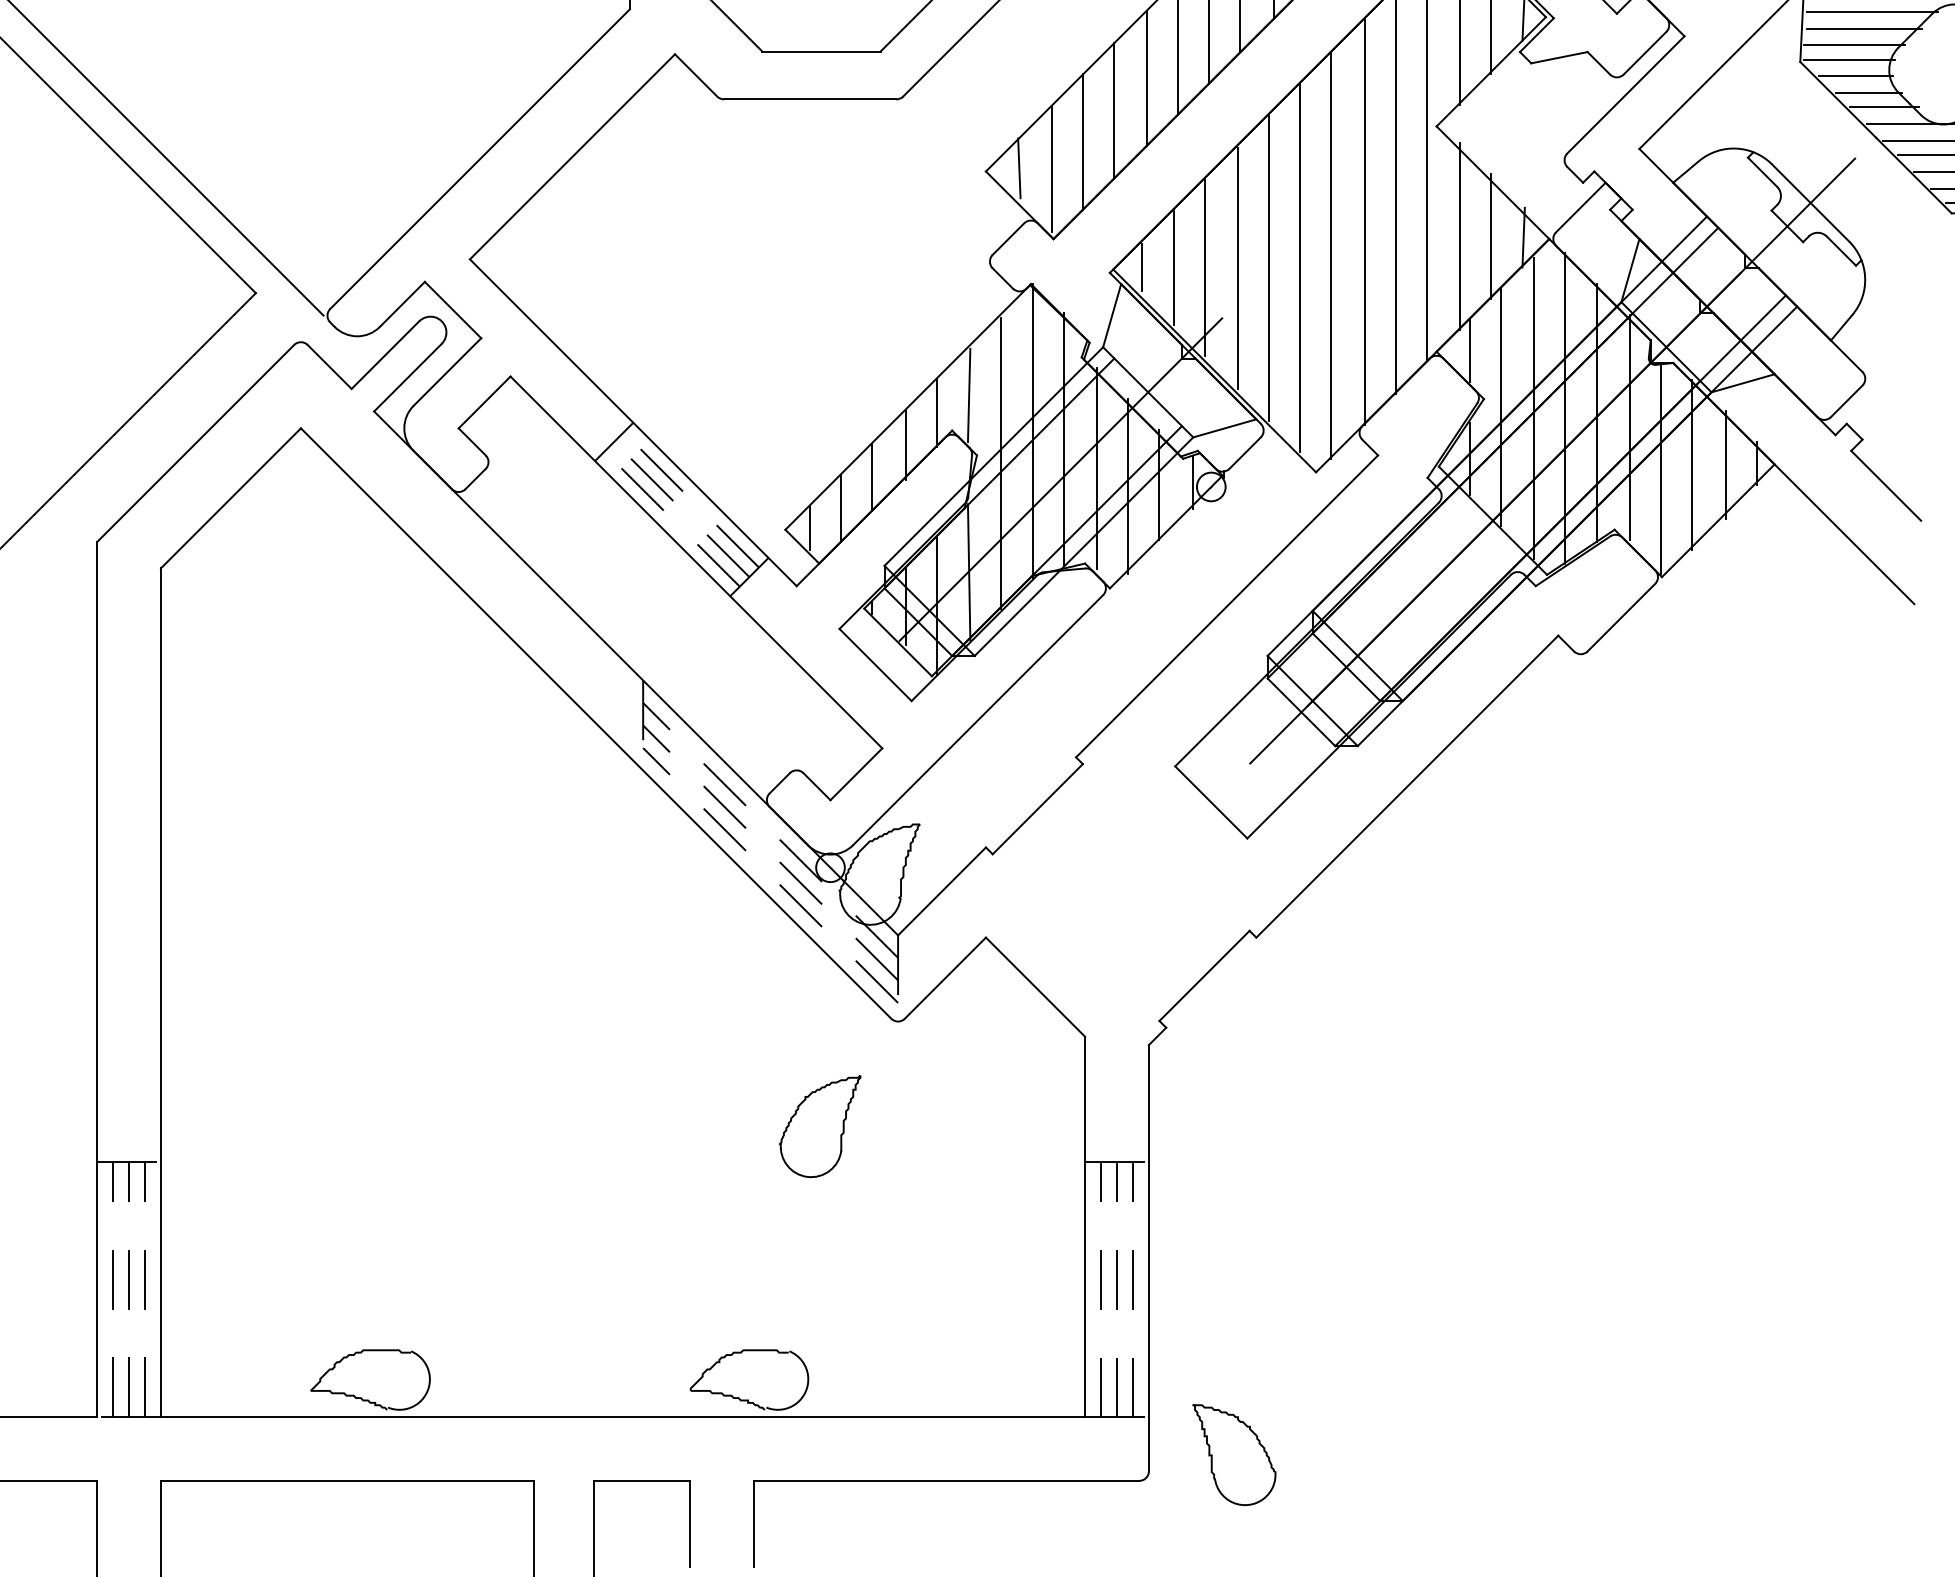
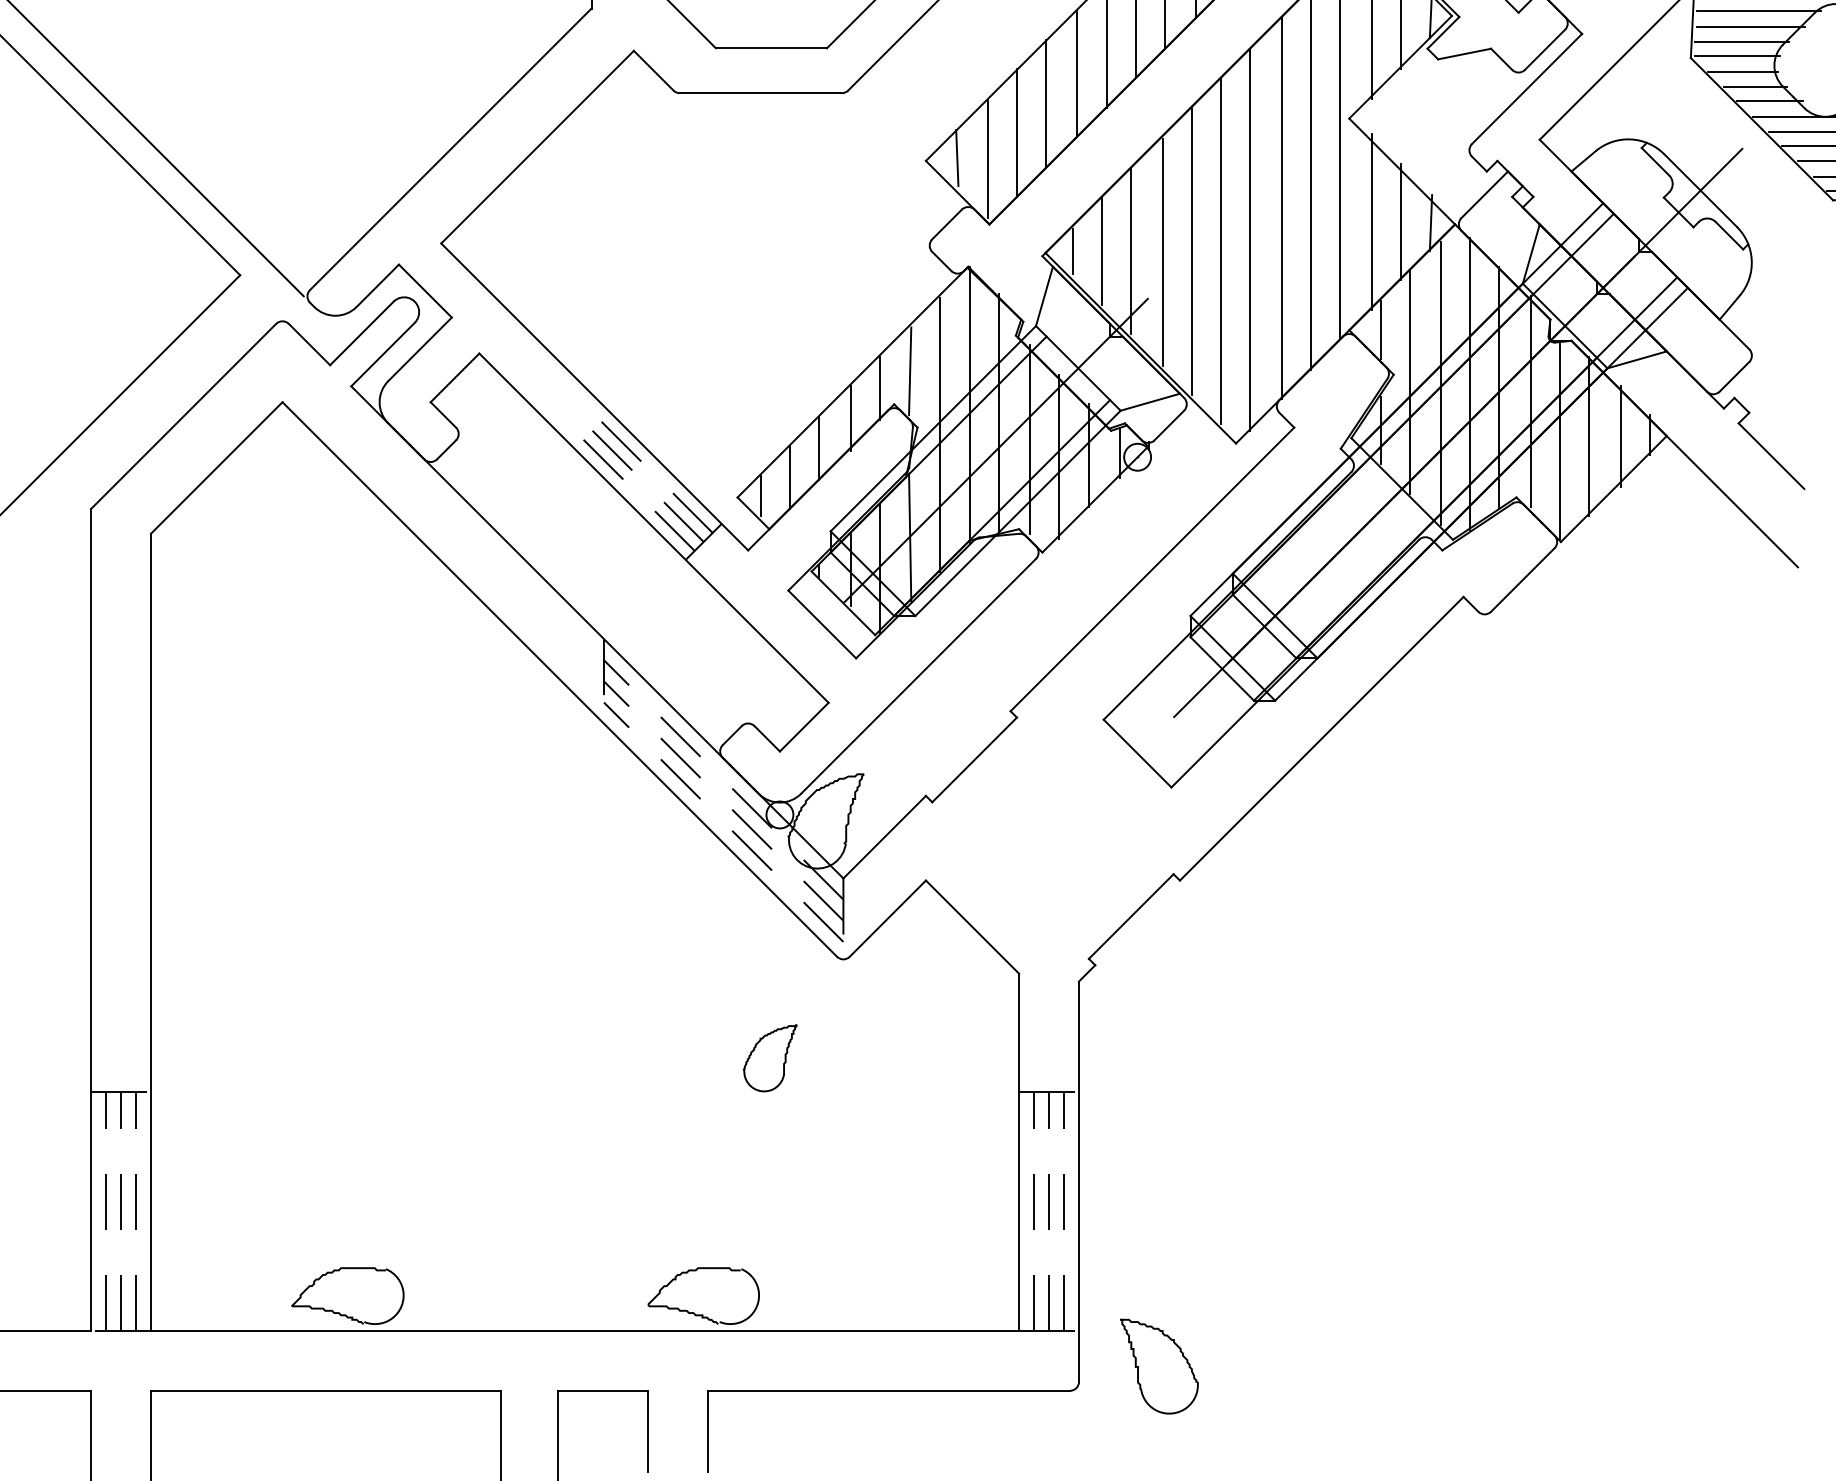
line: (614, 441) -> (577, 414), removed
part: (819, 1126) -> (769, 1057), size x0.7

